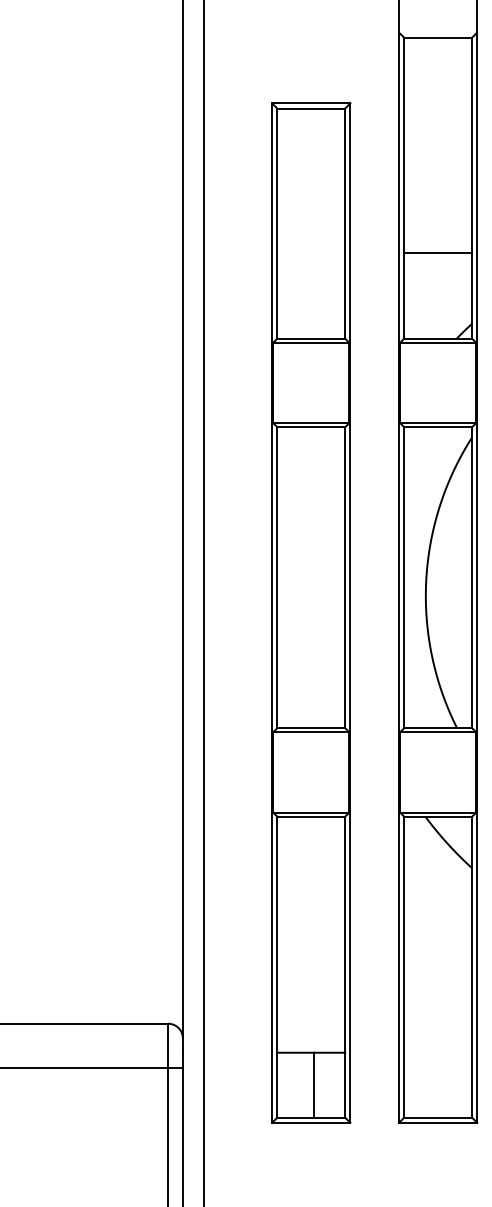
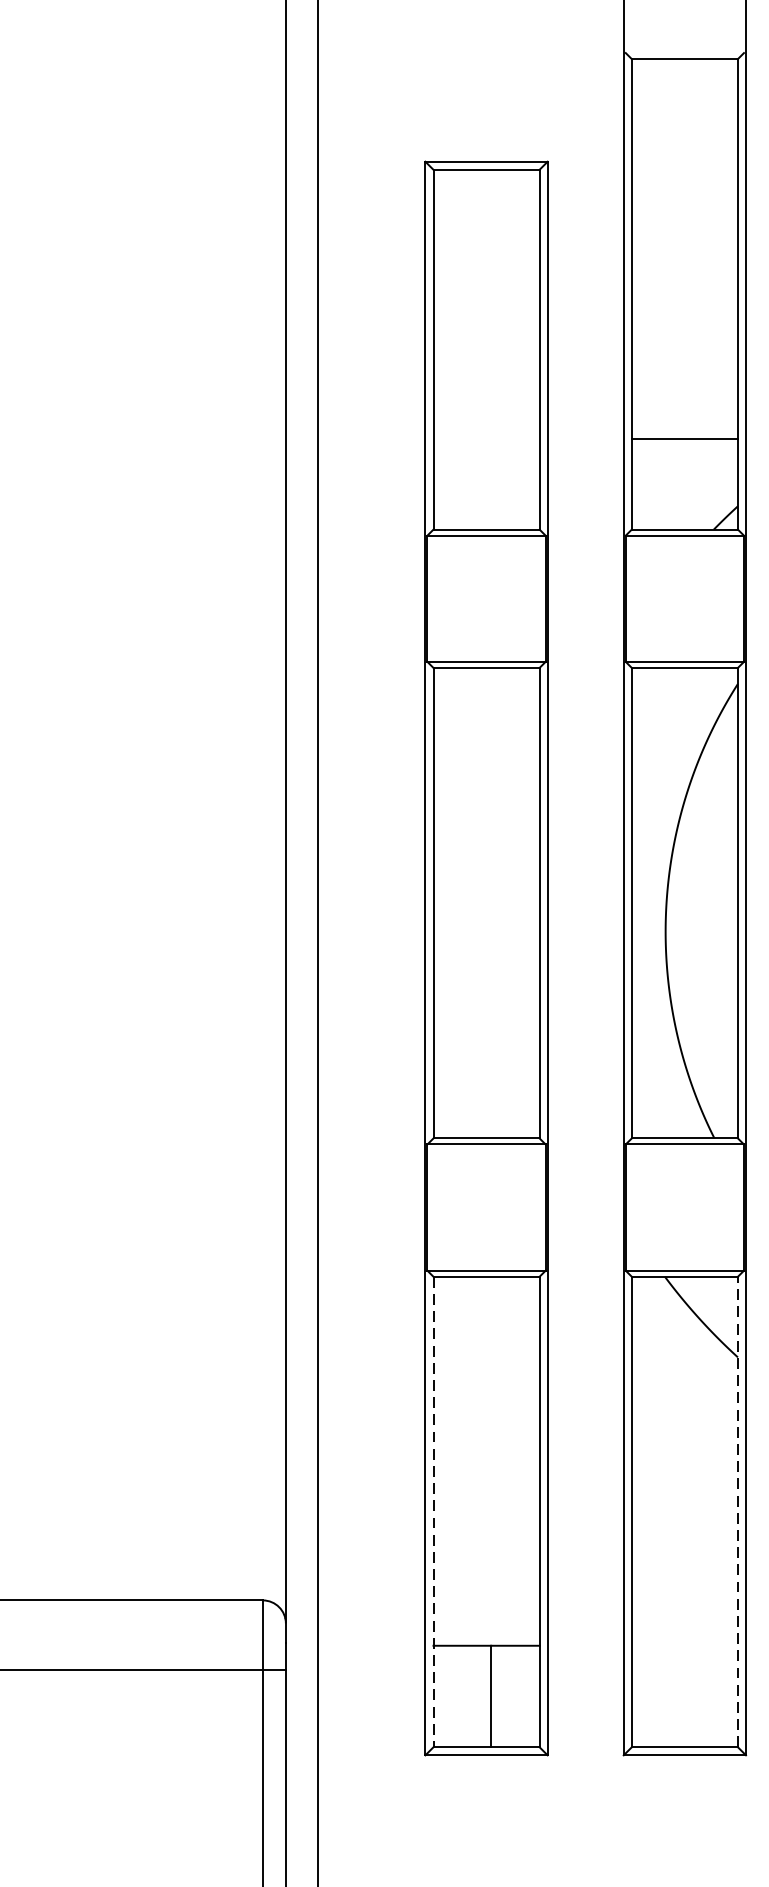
line: (438, 253) -> (685, 438), moved
line: (472, 966) -> (738, 1510), solid -> dashed
line: (277, 967) -> (433, 1512), solid -> dashed

